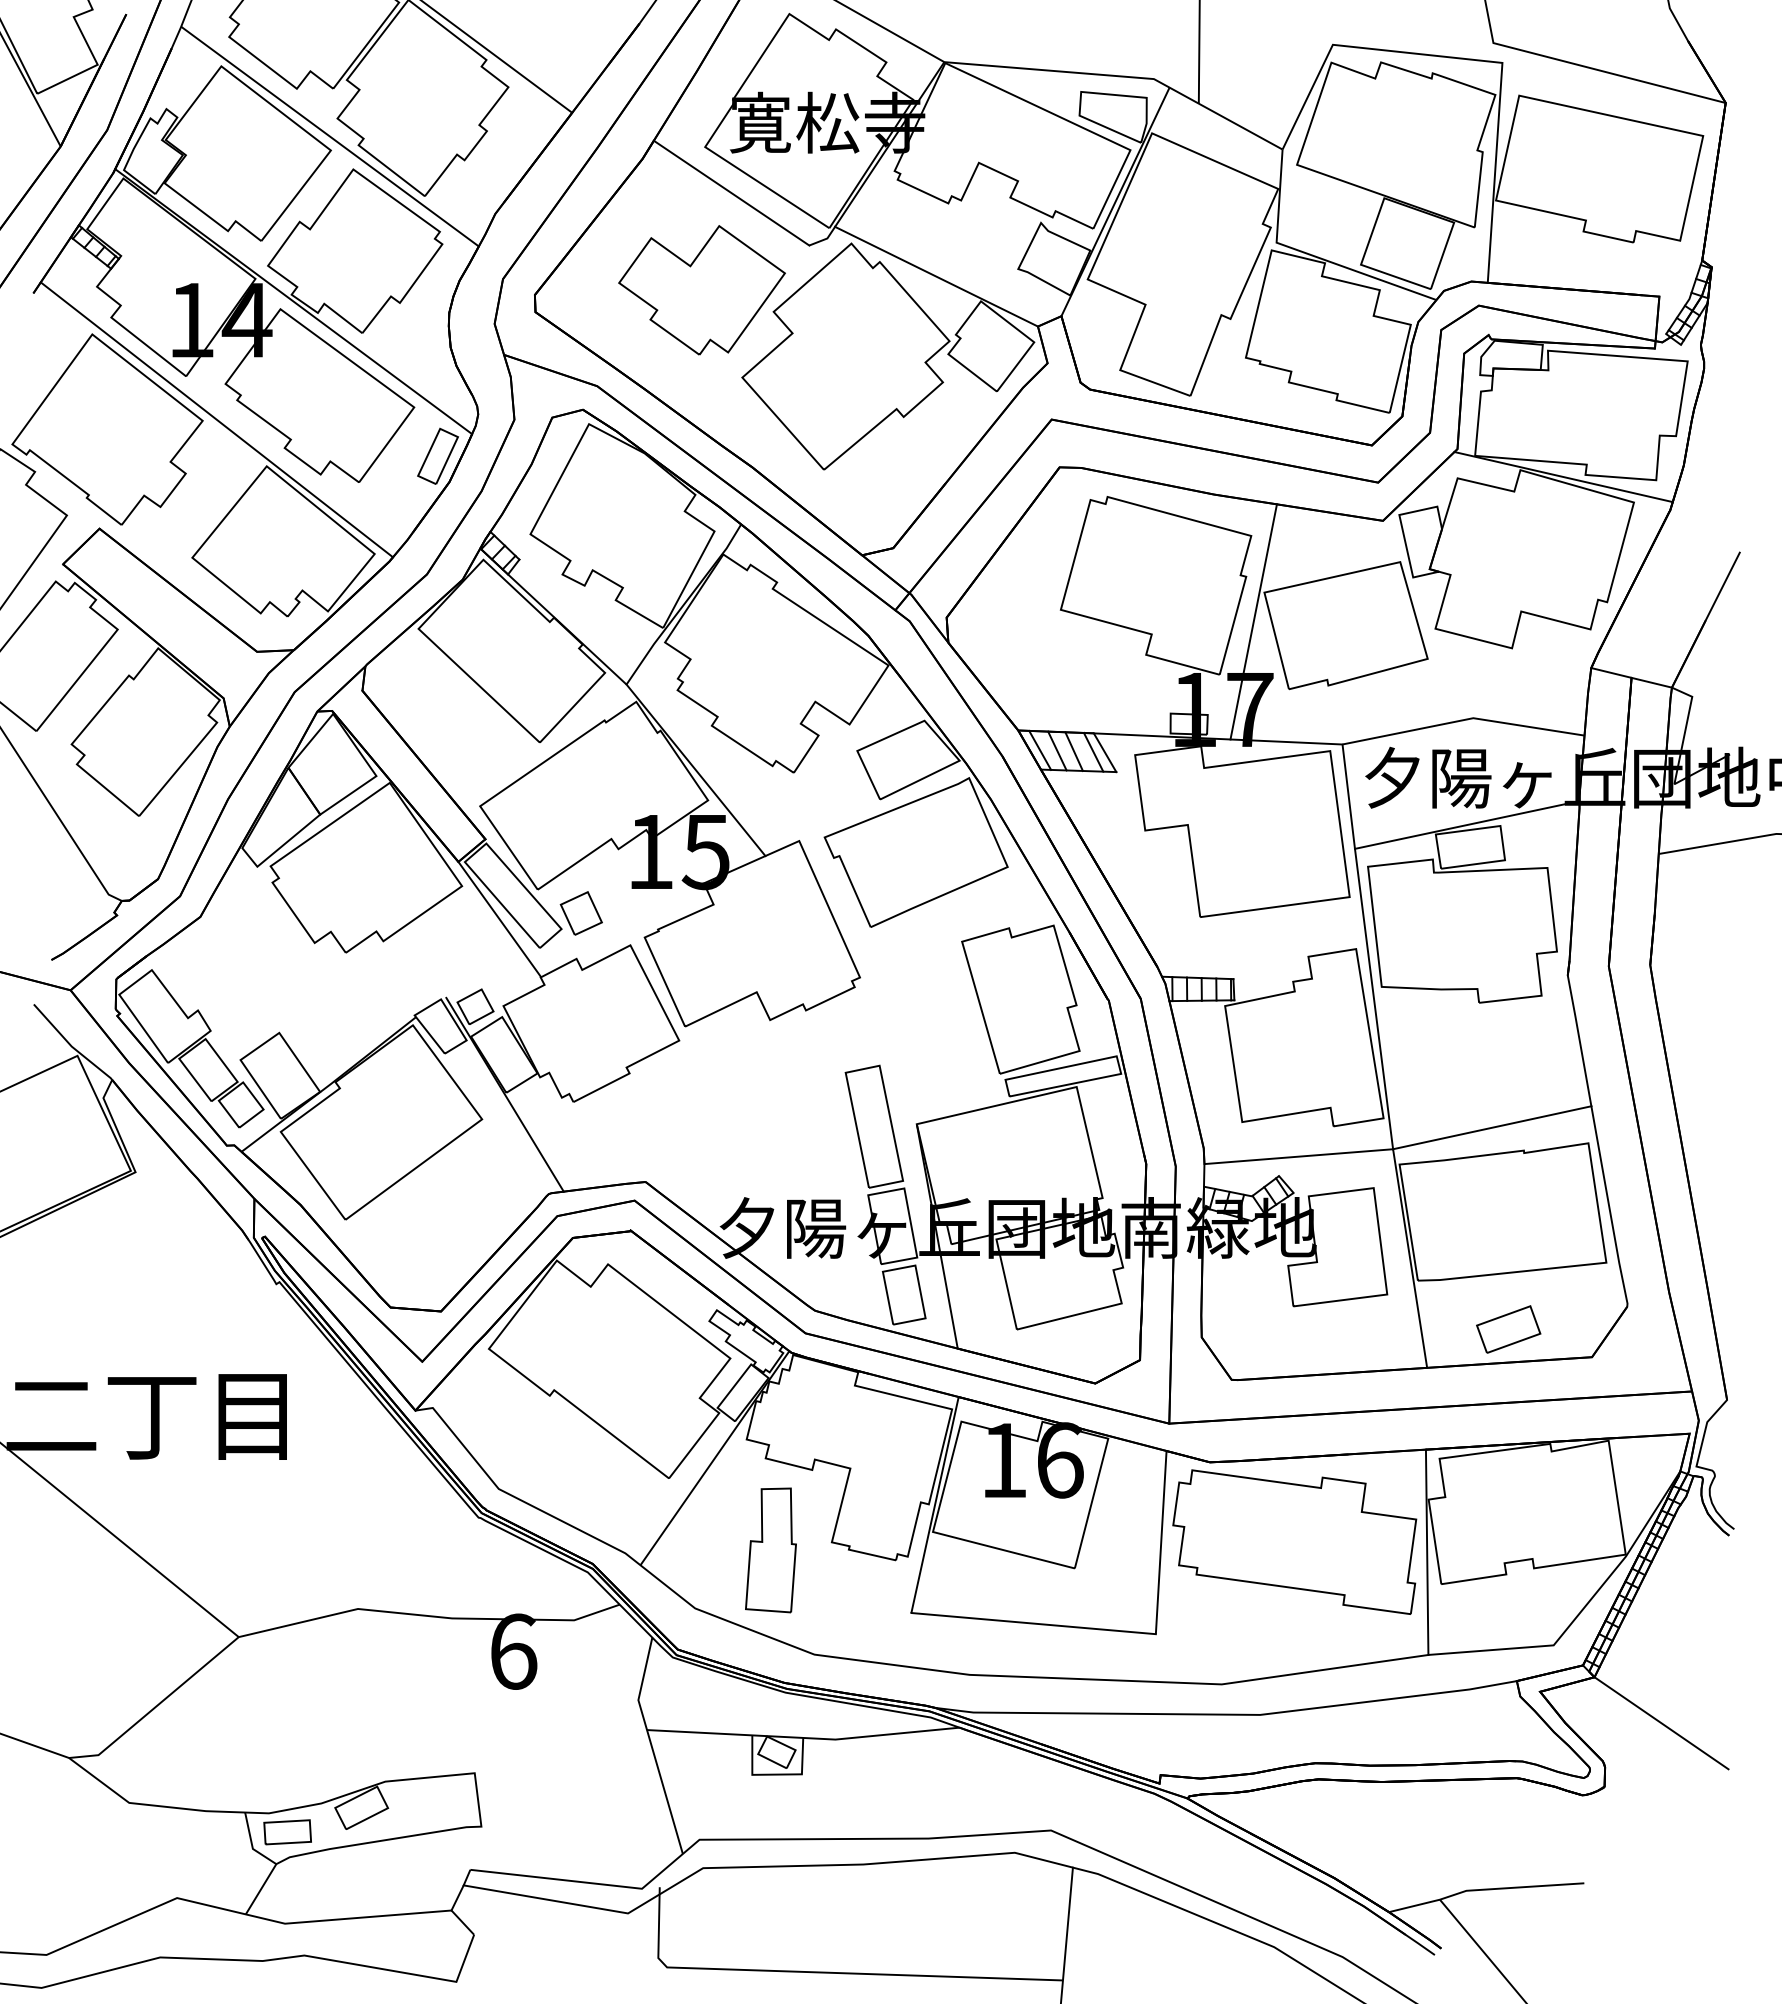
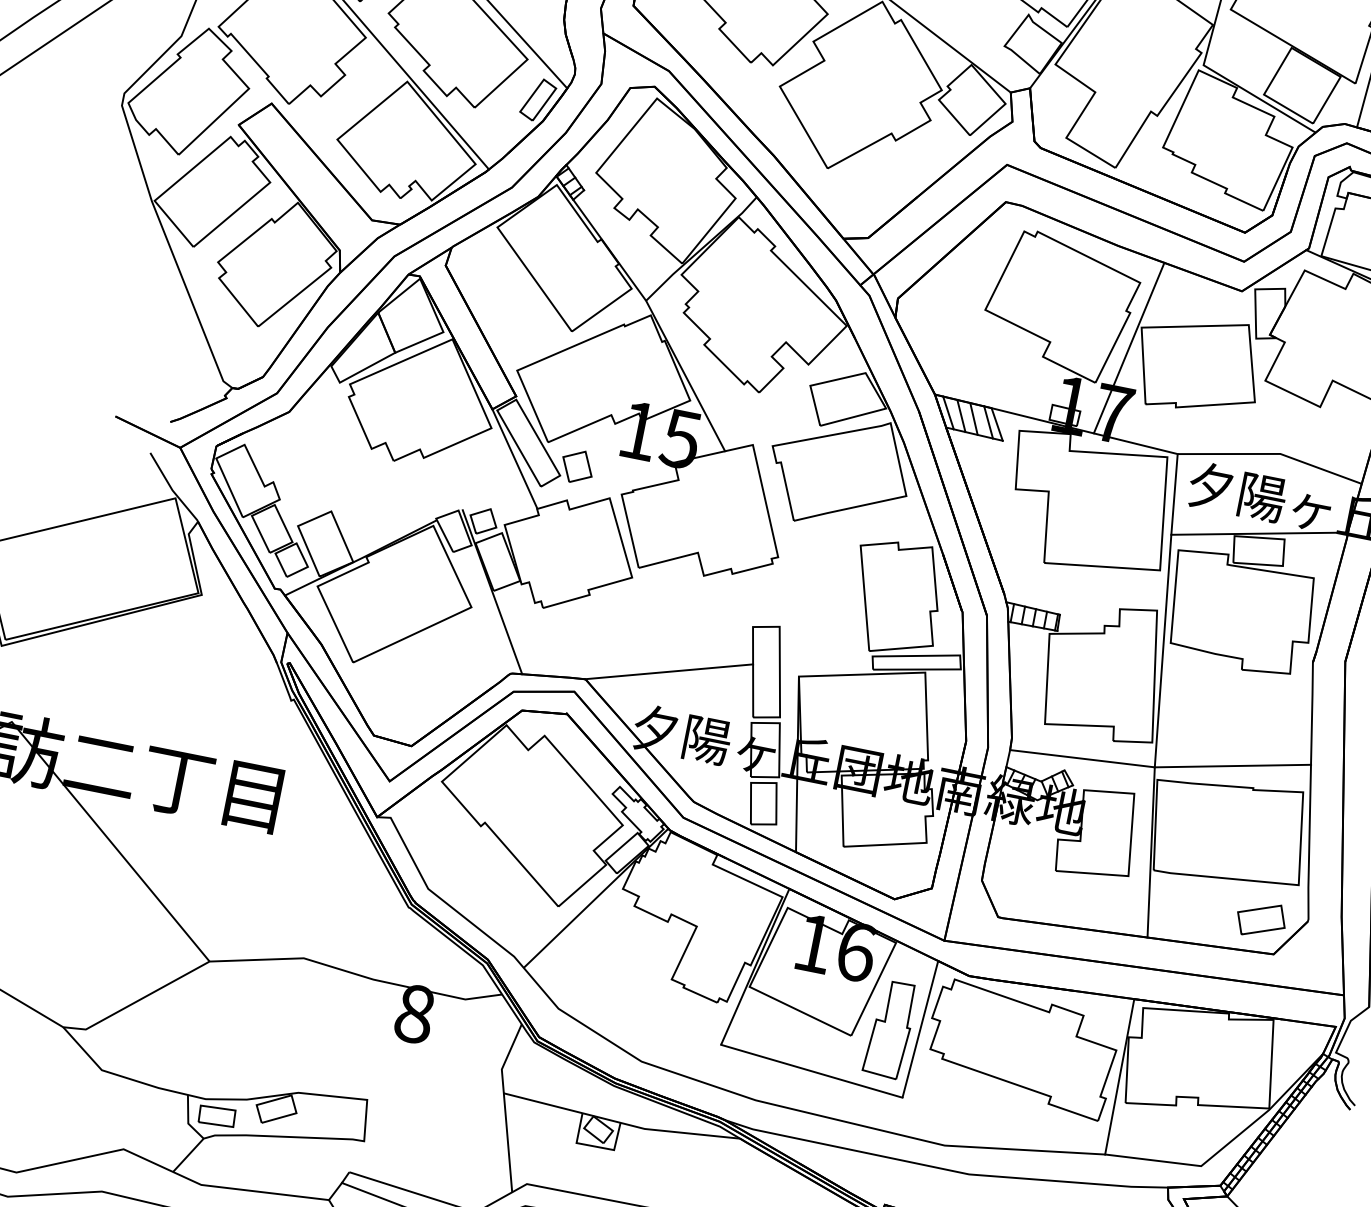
line: (749, 1151) -> (668, 671), added
part: (1508, 1329) -> (1261, 919), moved
part: (770, 1550) -> (889, 1029), moved
text: (513, 1651) -> (414, 1013), 6 -> 8

